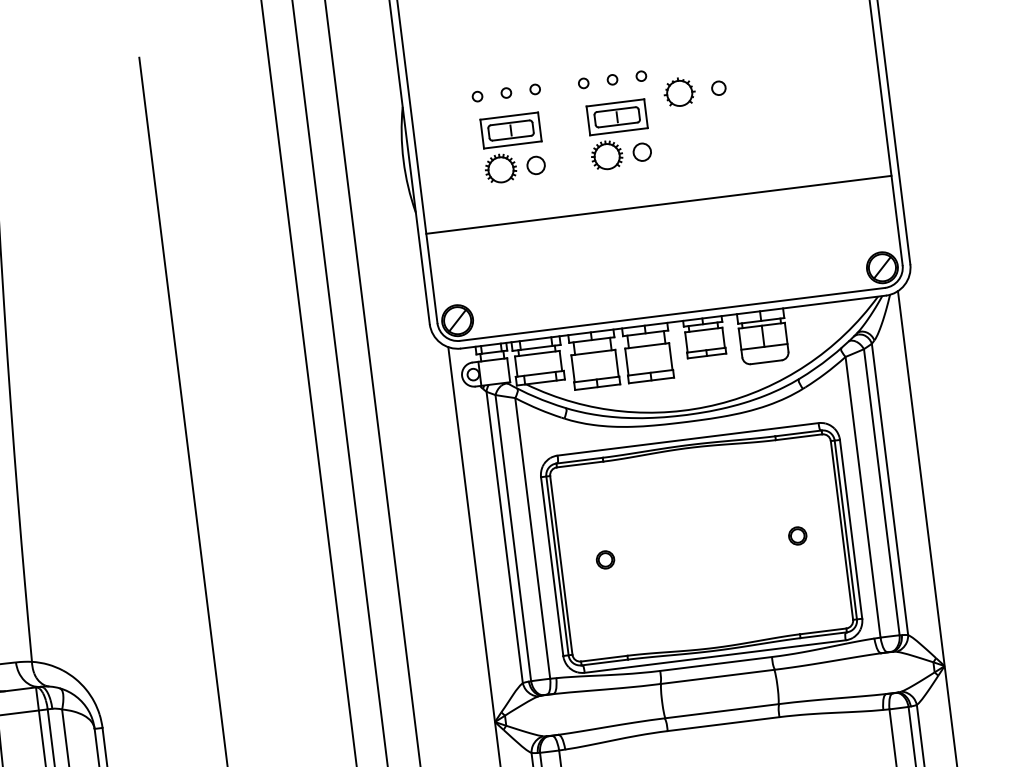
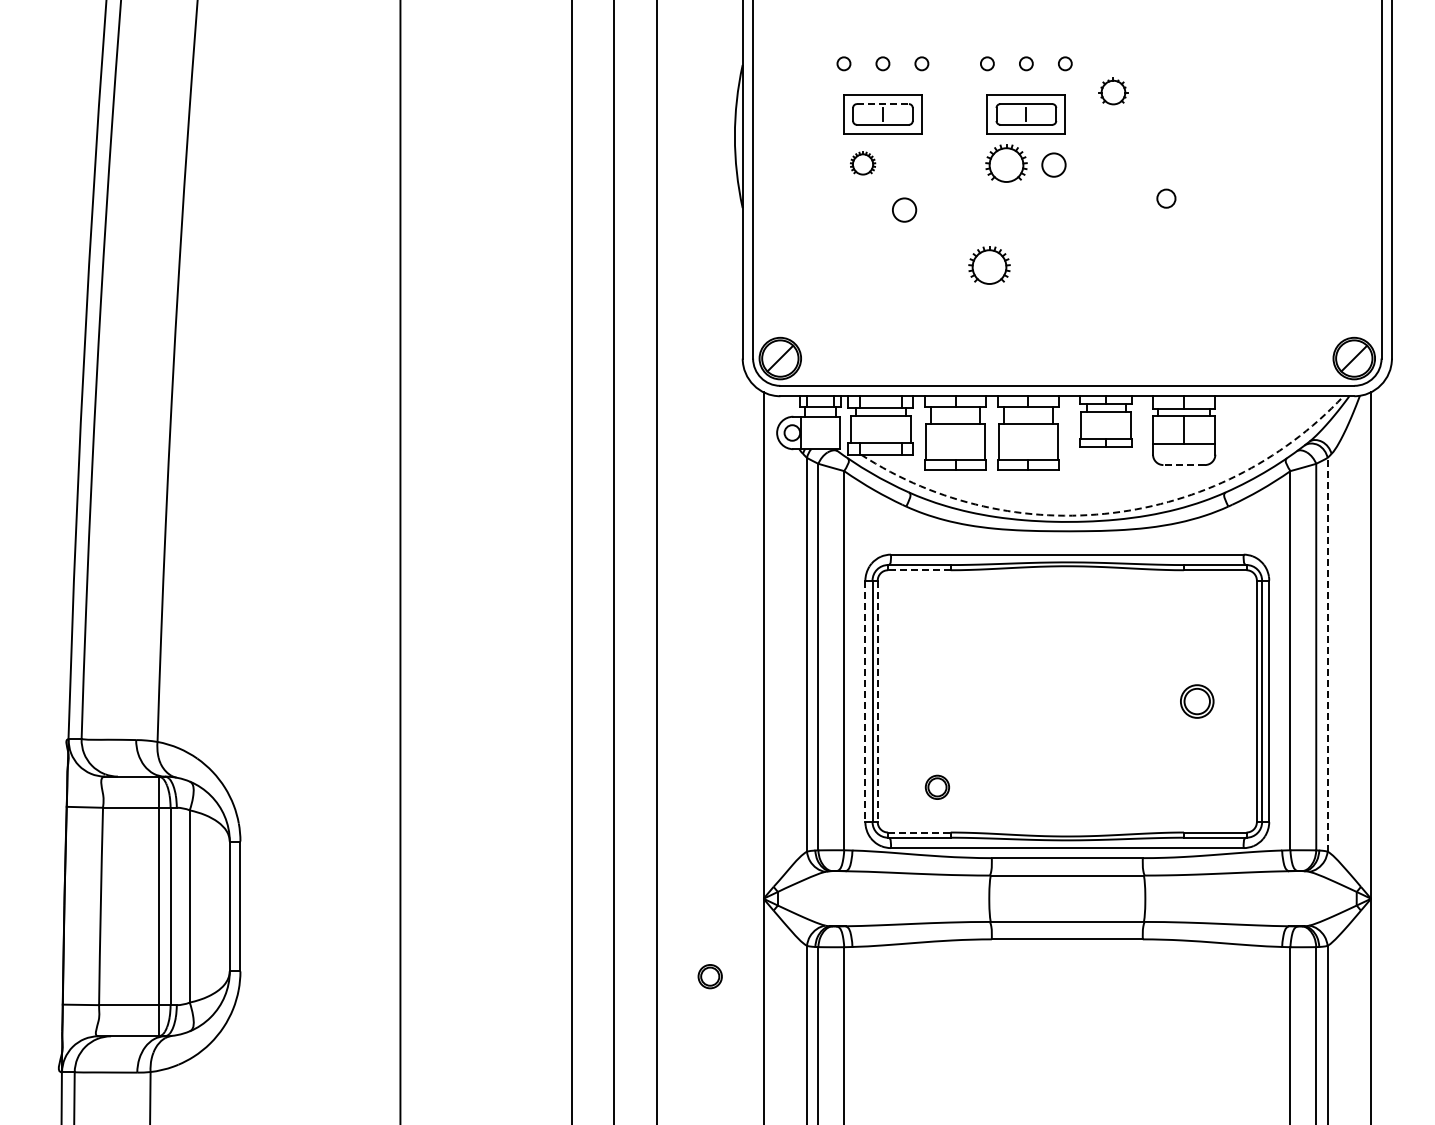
circle: (718, 88) -> (1166, 198), moved
part: (679, 92) -> (1113, 91), size x0.7
line: (509, 123) -> (882, 104), solid -> dashed
circle: (536, 165) -> (904, 209), moved
part: (500, 168) -> (862, 163), size x0.6
line: (659, 204) -> (1067, 237), removed
part: (603, 232) -> (989, 265), added
line: (766, 362) -> (1184, 465), solid -> dashed
arc: (717, 403) -> (1112, 512), solid -> dashed
line: (579, 464) -> (918, 570), solid -> dashed
line: (889, 489) -> (1327, 654), solid -> dashed
part: (797, 535) -> (1196, 700), size x1.4
part: (604, 559) -> (936, 786), moved
line: (561, 565) -> (877, 701), solid -> dashed
line: (552, 566) -> (865, 701), solid -> dashed
line: (604, 658) -> (919, 832), solid -> dashed

